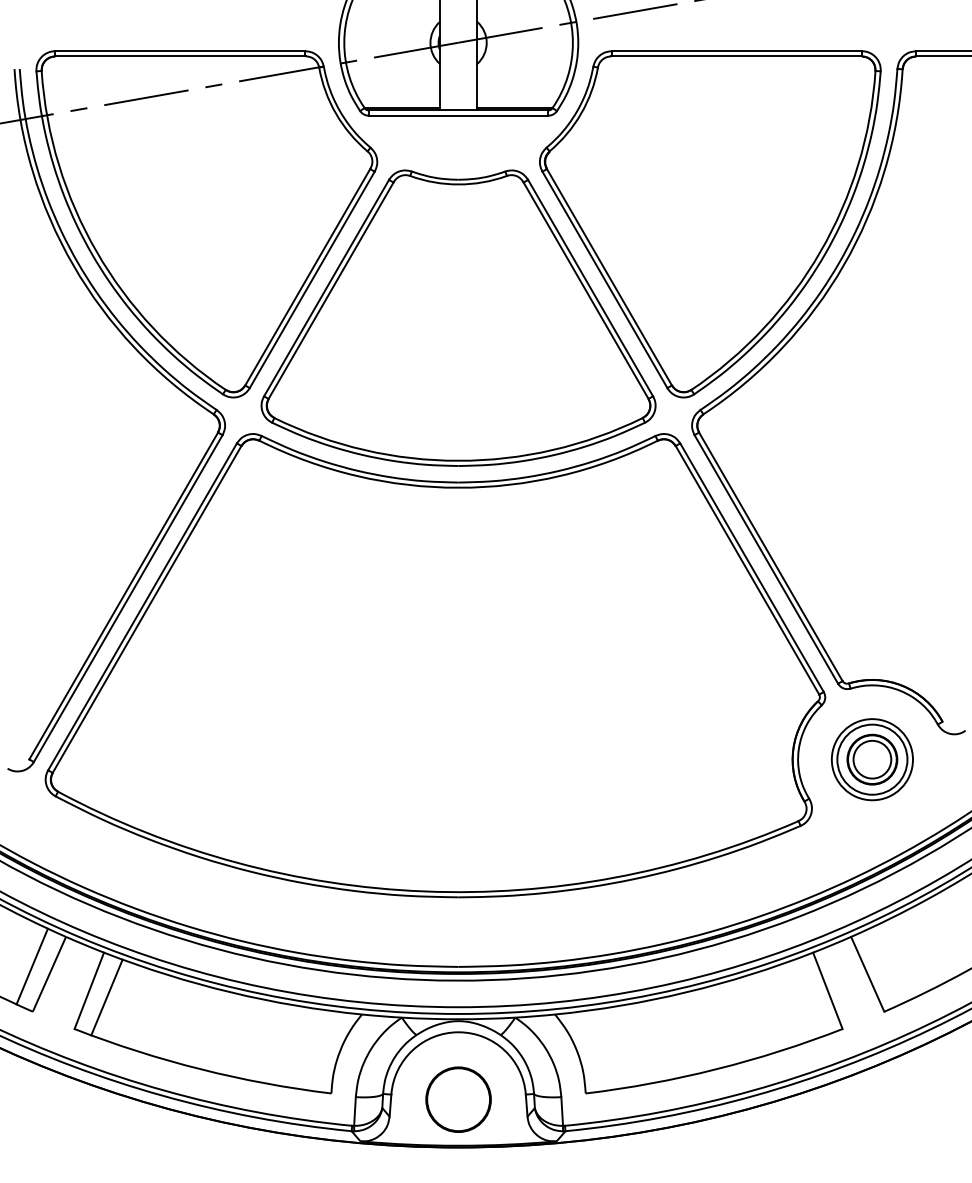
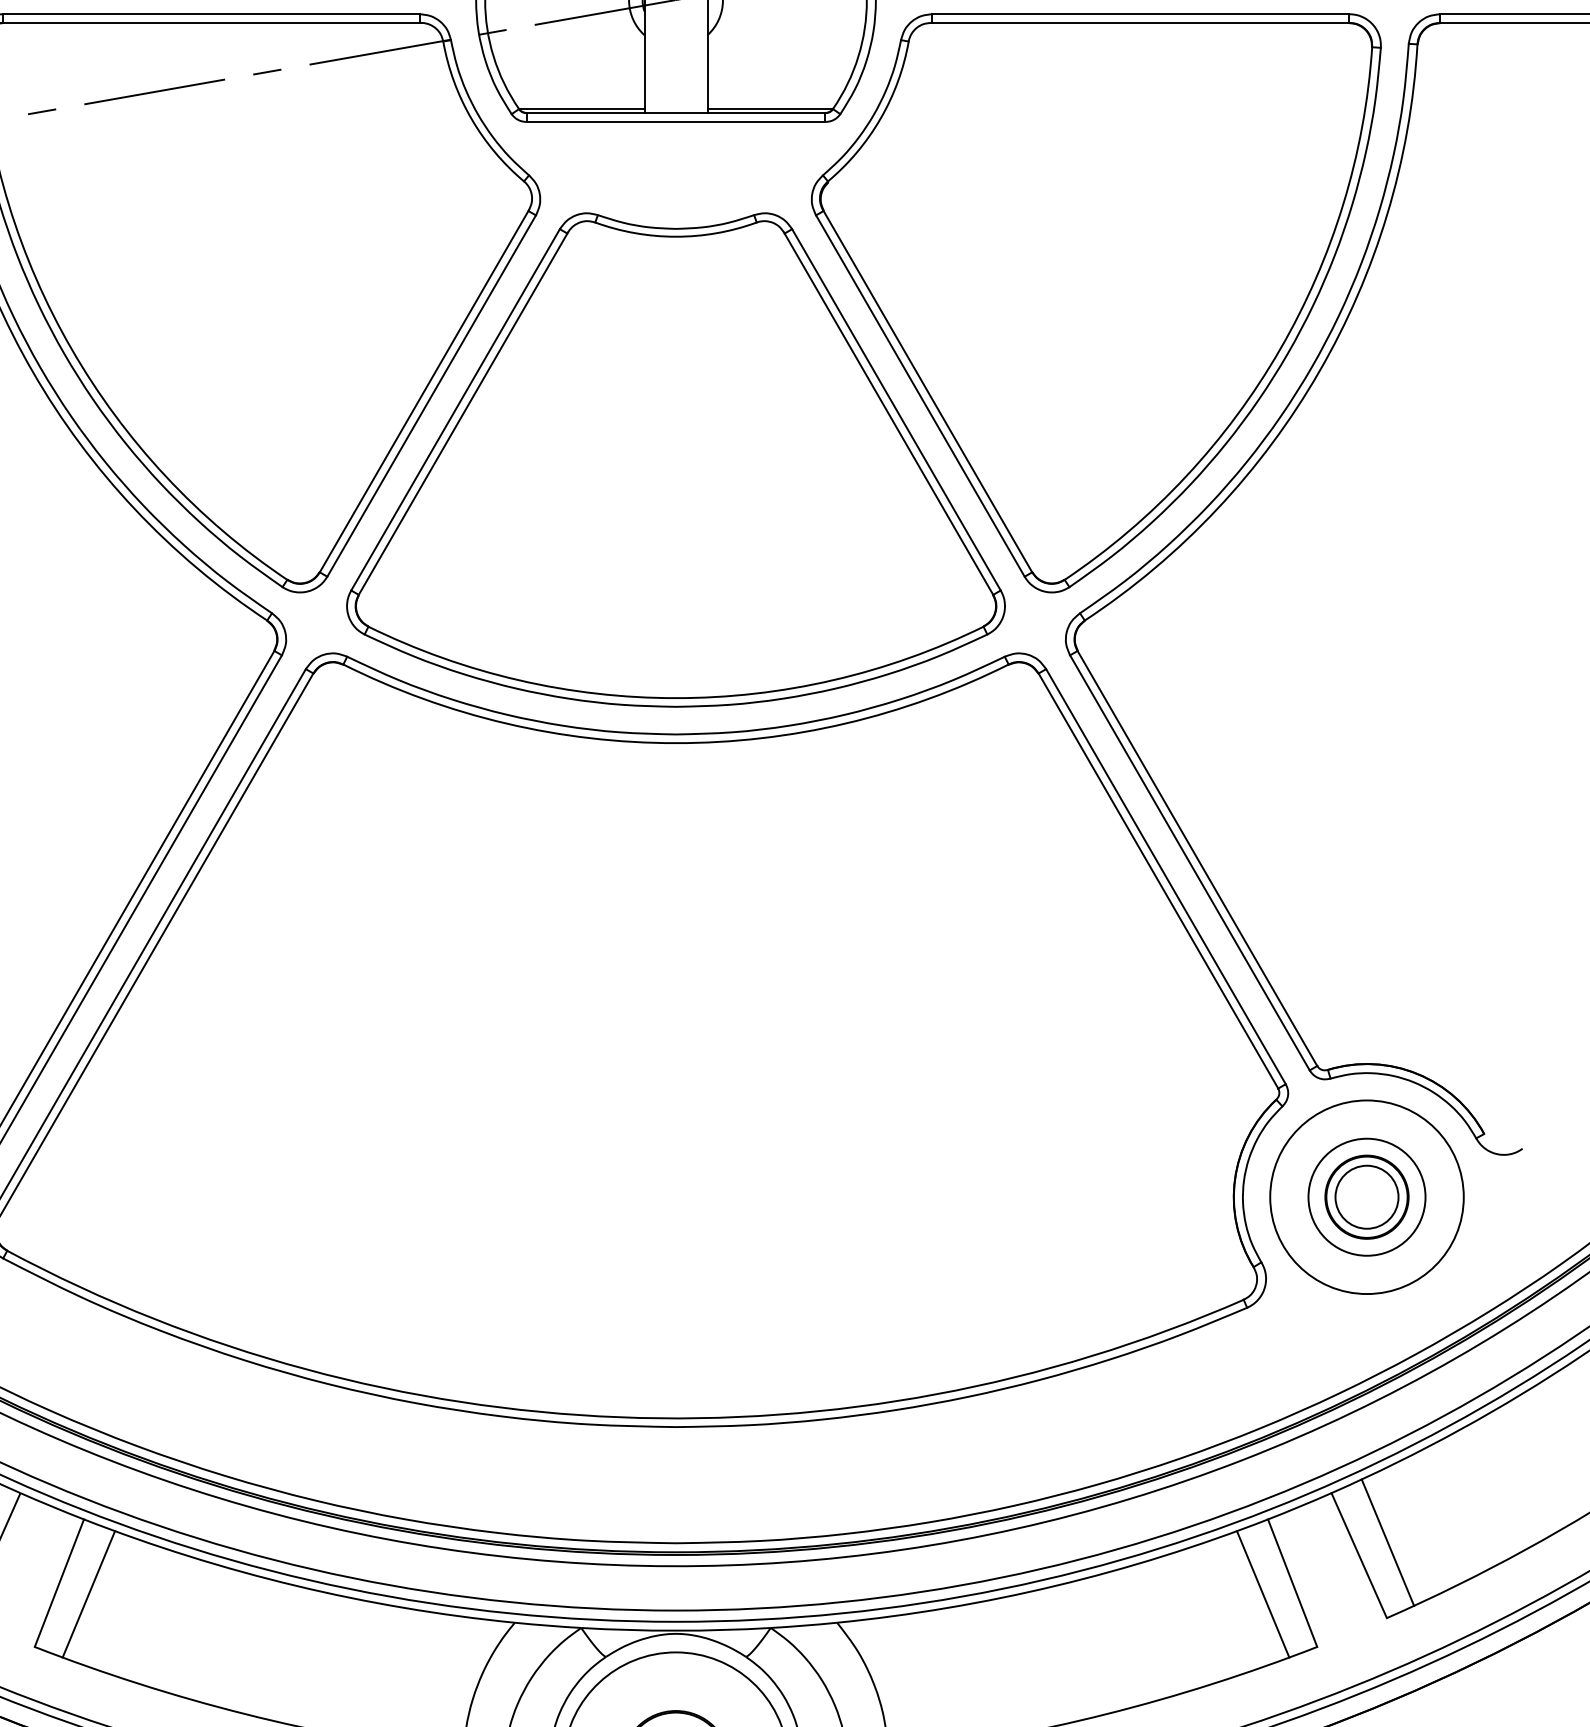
circle: (872, 759) -> (1367, 1196), size x1.43
line: (884, 966) -> (1387, 1542), added
line: (809, 997) -> (1261, 1594), added

